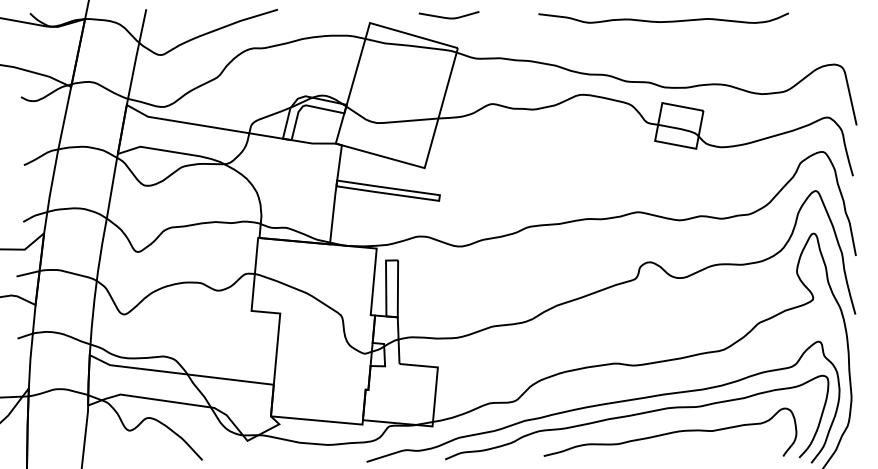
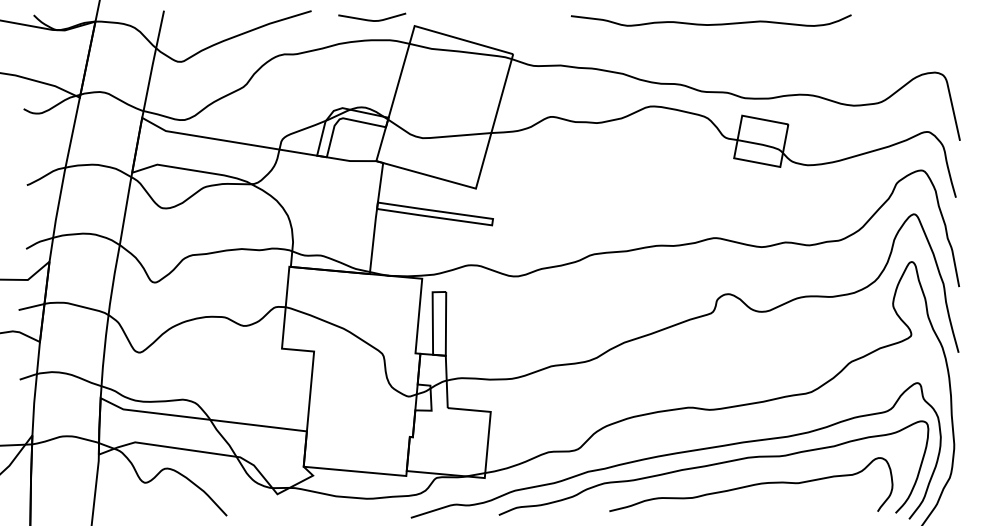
curve: (448, 17) -> (371, 19), moved
curve: (663, 21) -> (711, 24), moved

